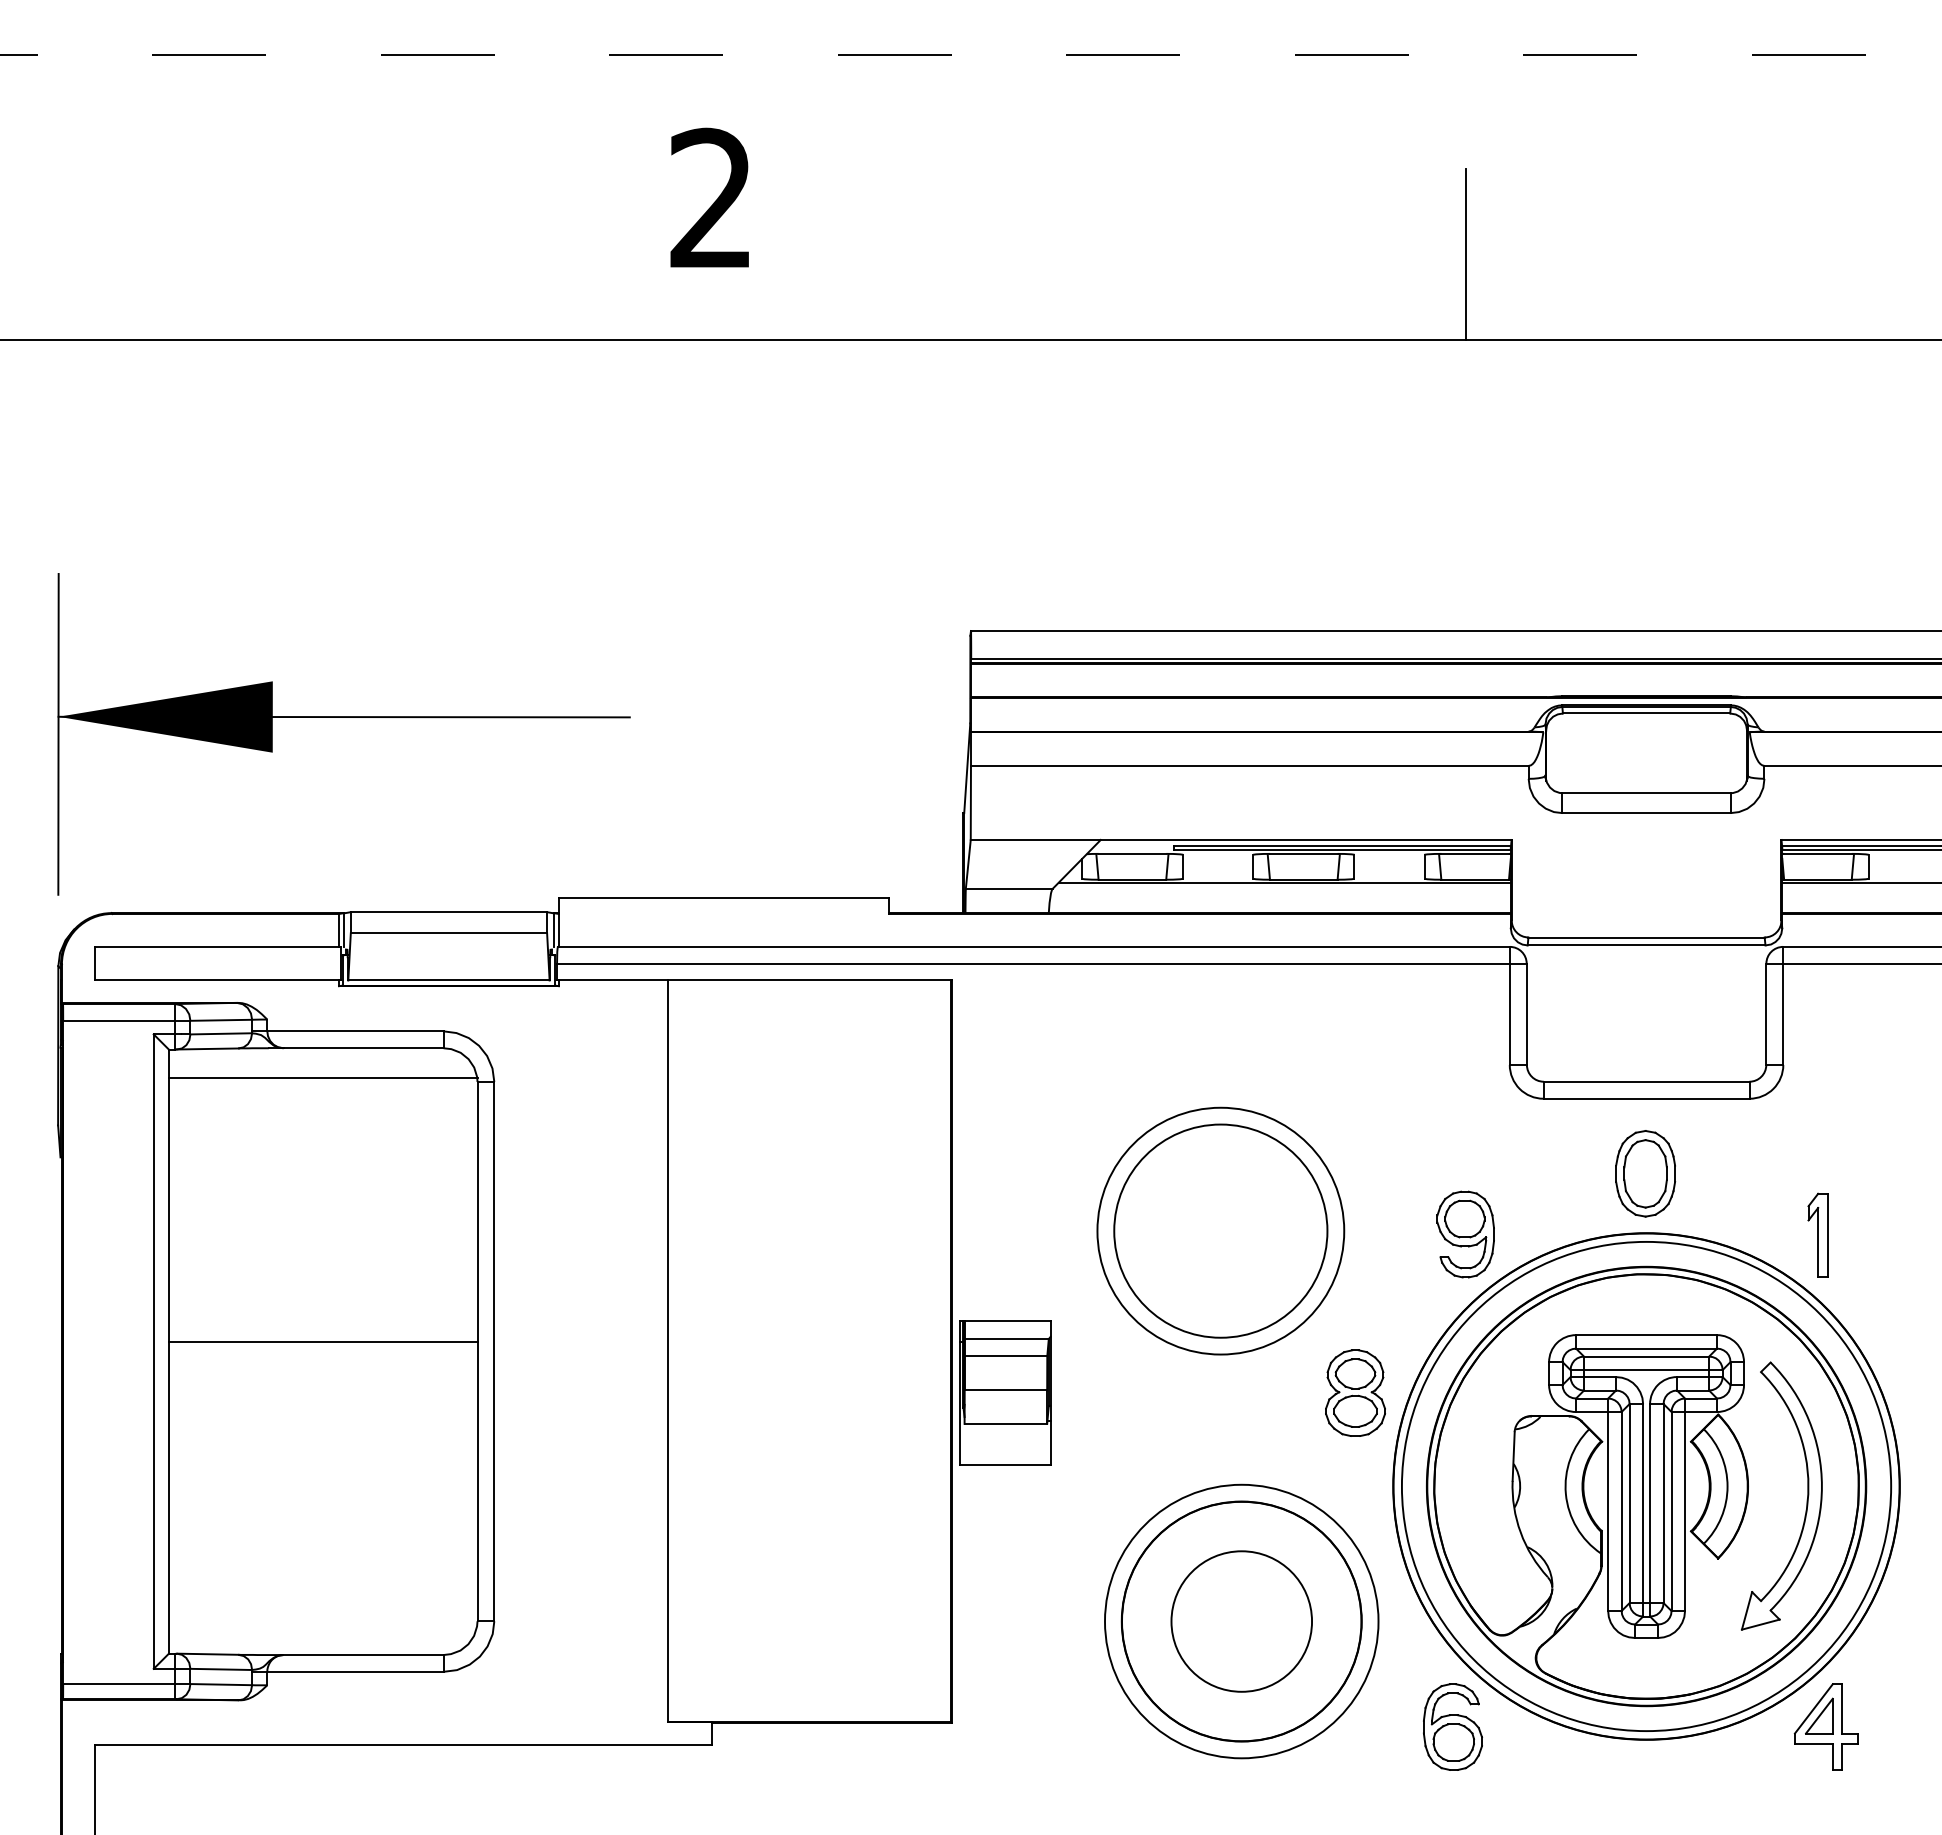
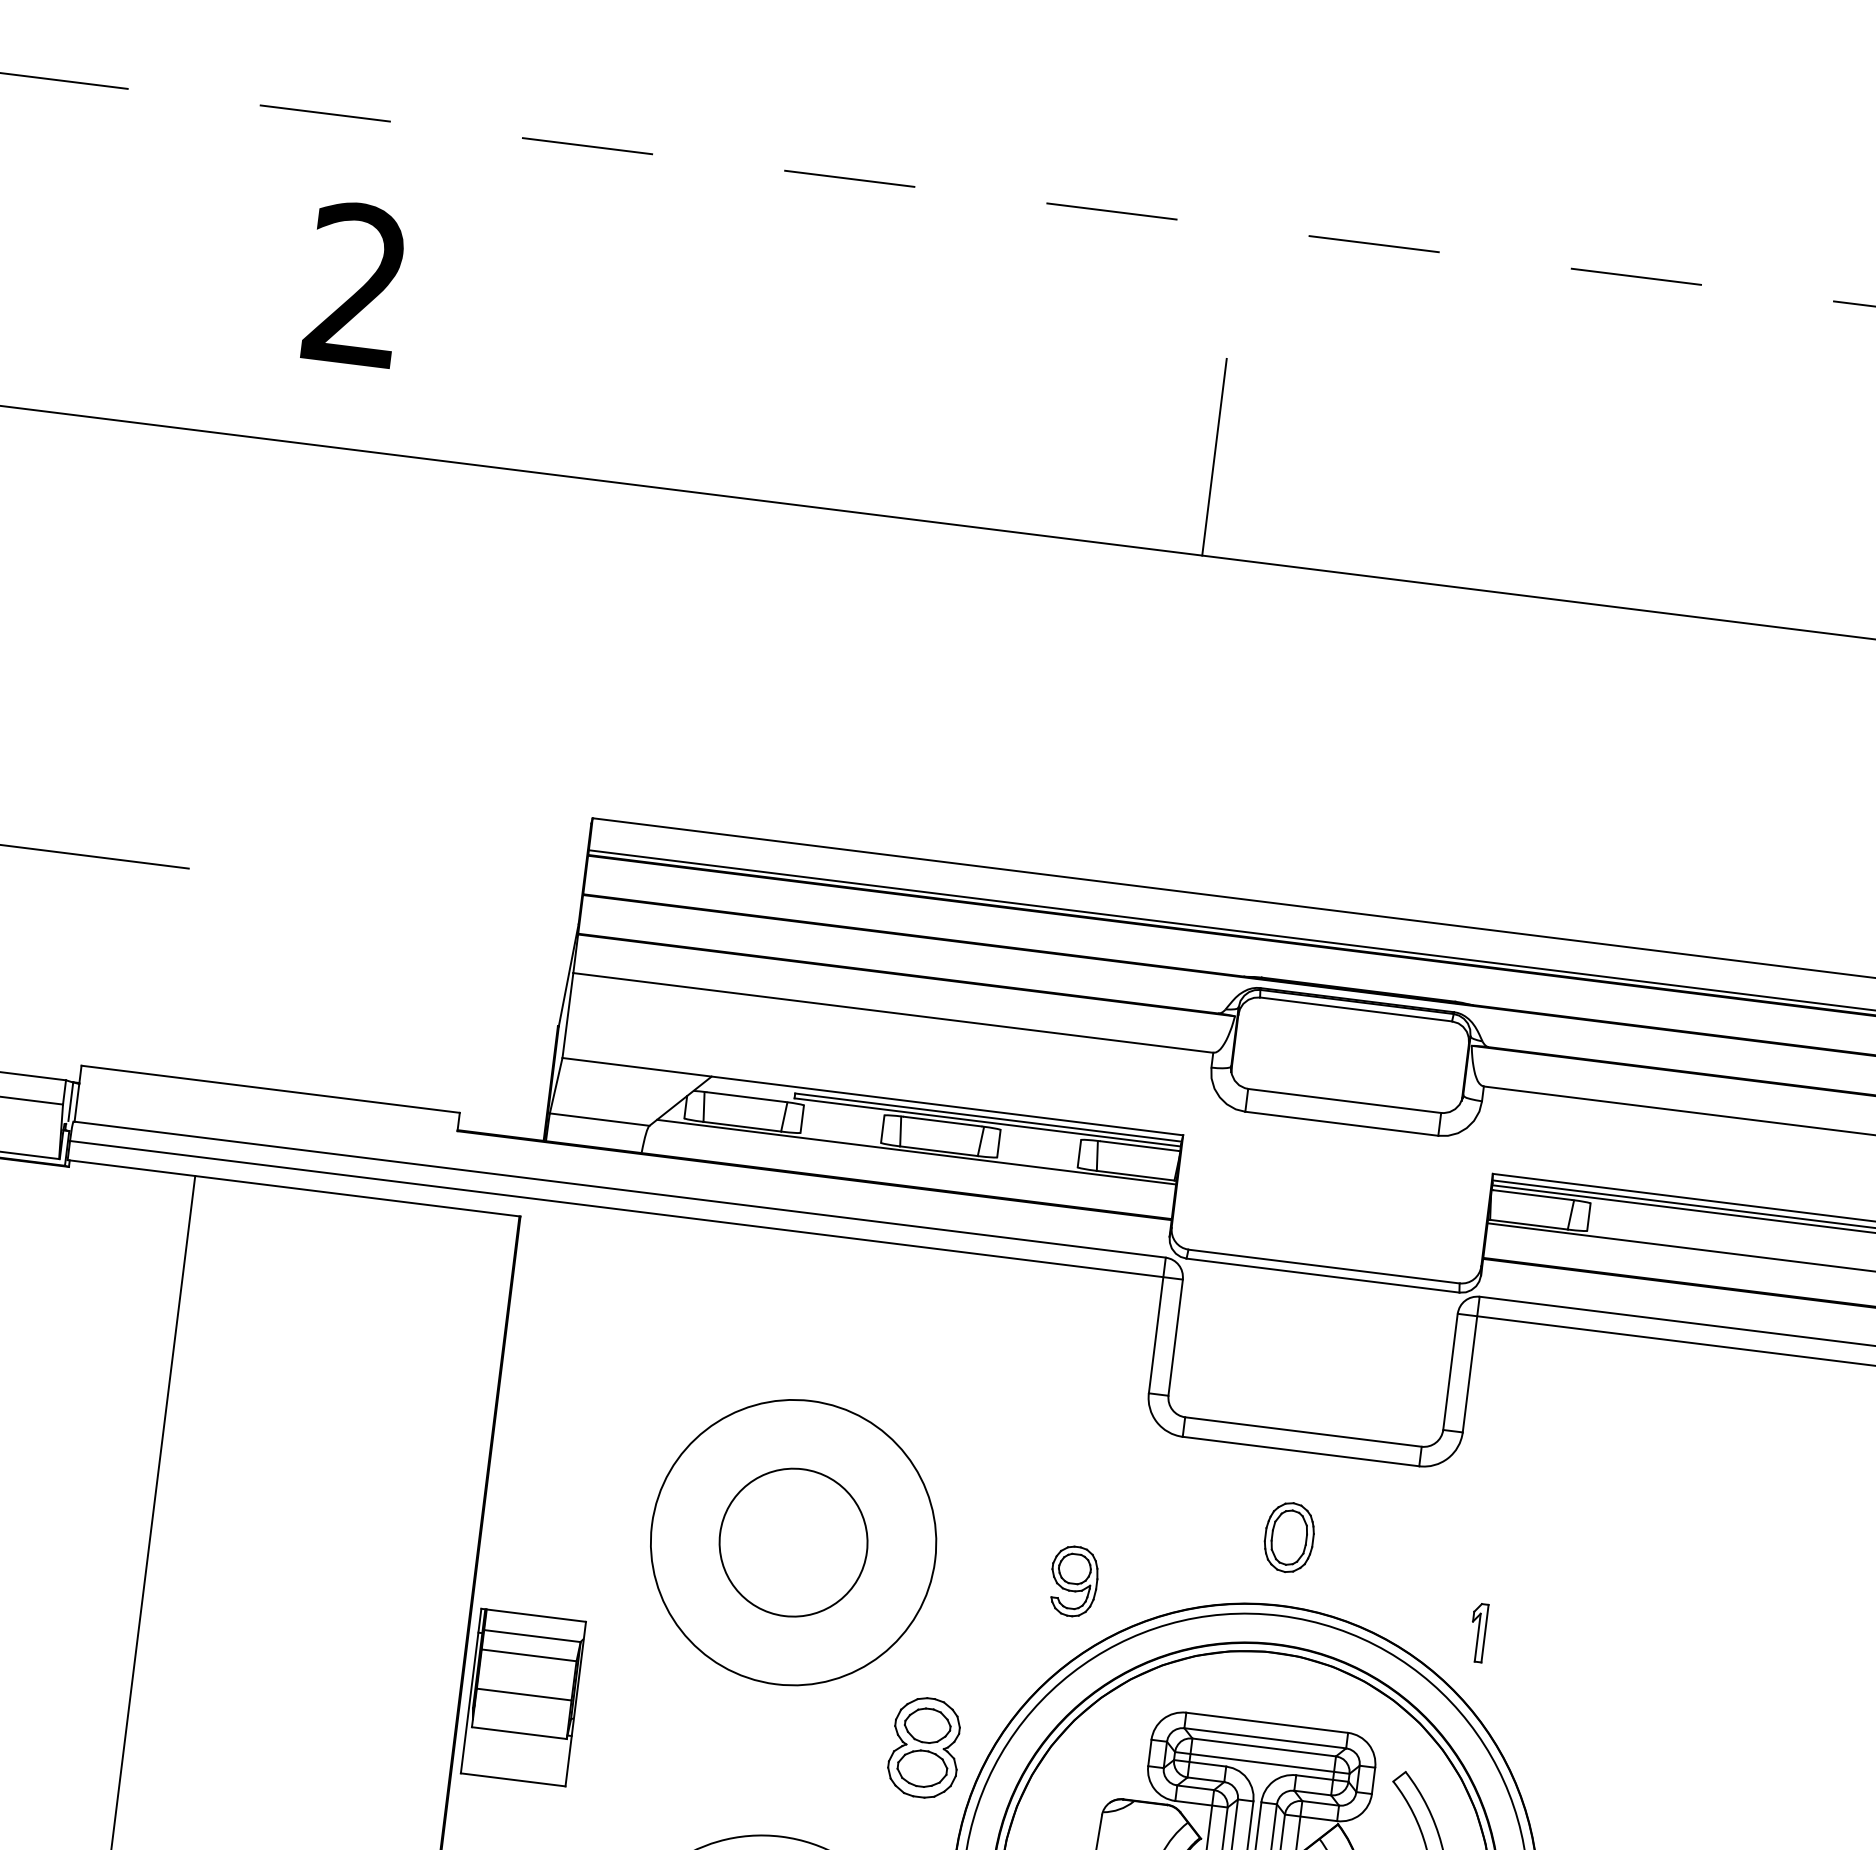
part: (1645, 1173) -> (1289, 1537), size x0.7
circle: (1220, 1230) -> (793, 1541), size x0.6
part: (1465, 1234) -> (1073, 1581), size x0.7
part: (1817, 1234) -> (1477, 1631), size x0.6

